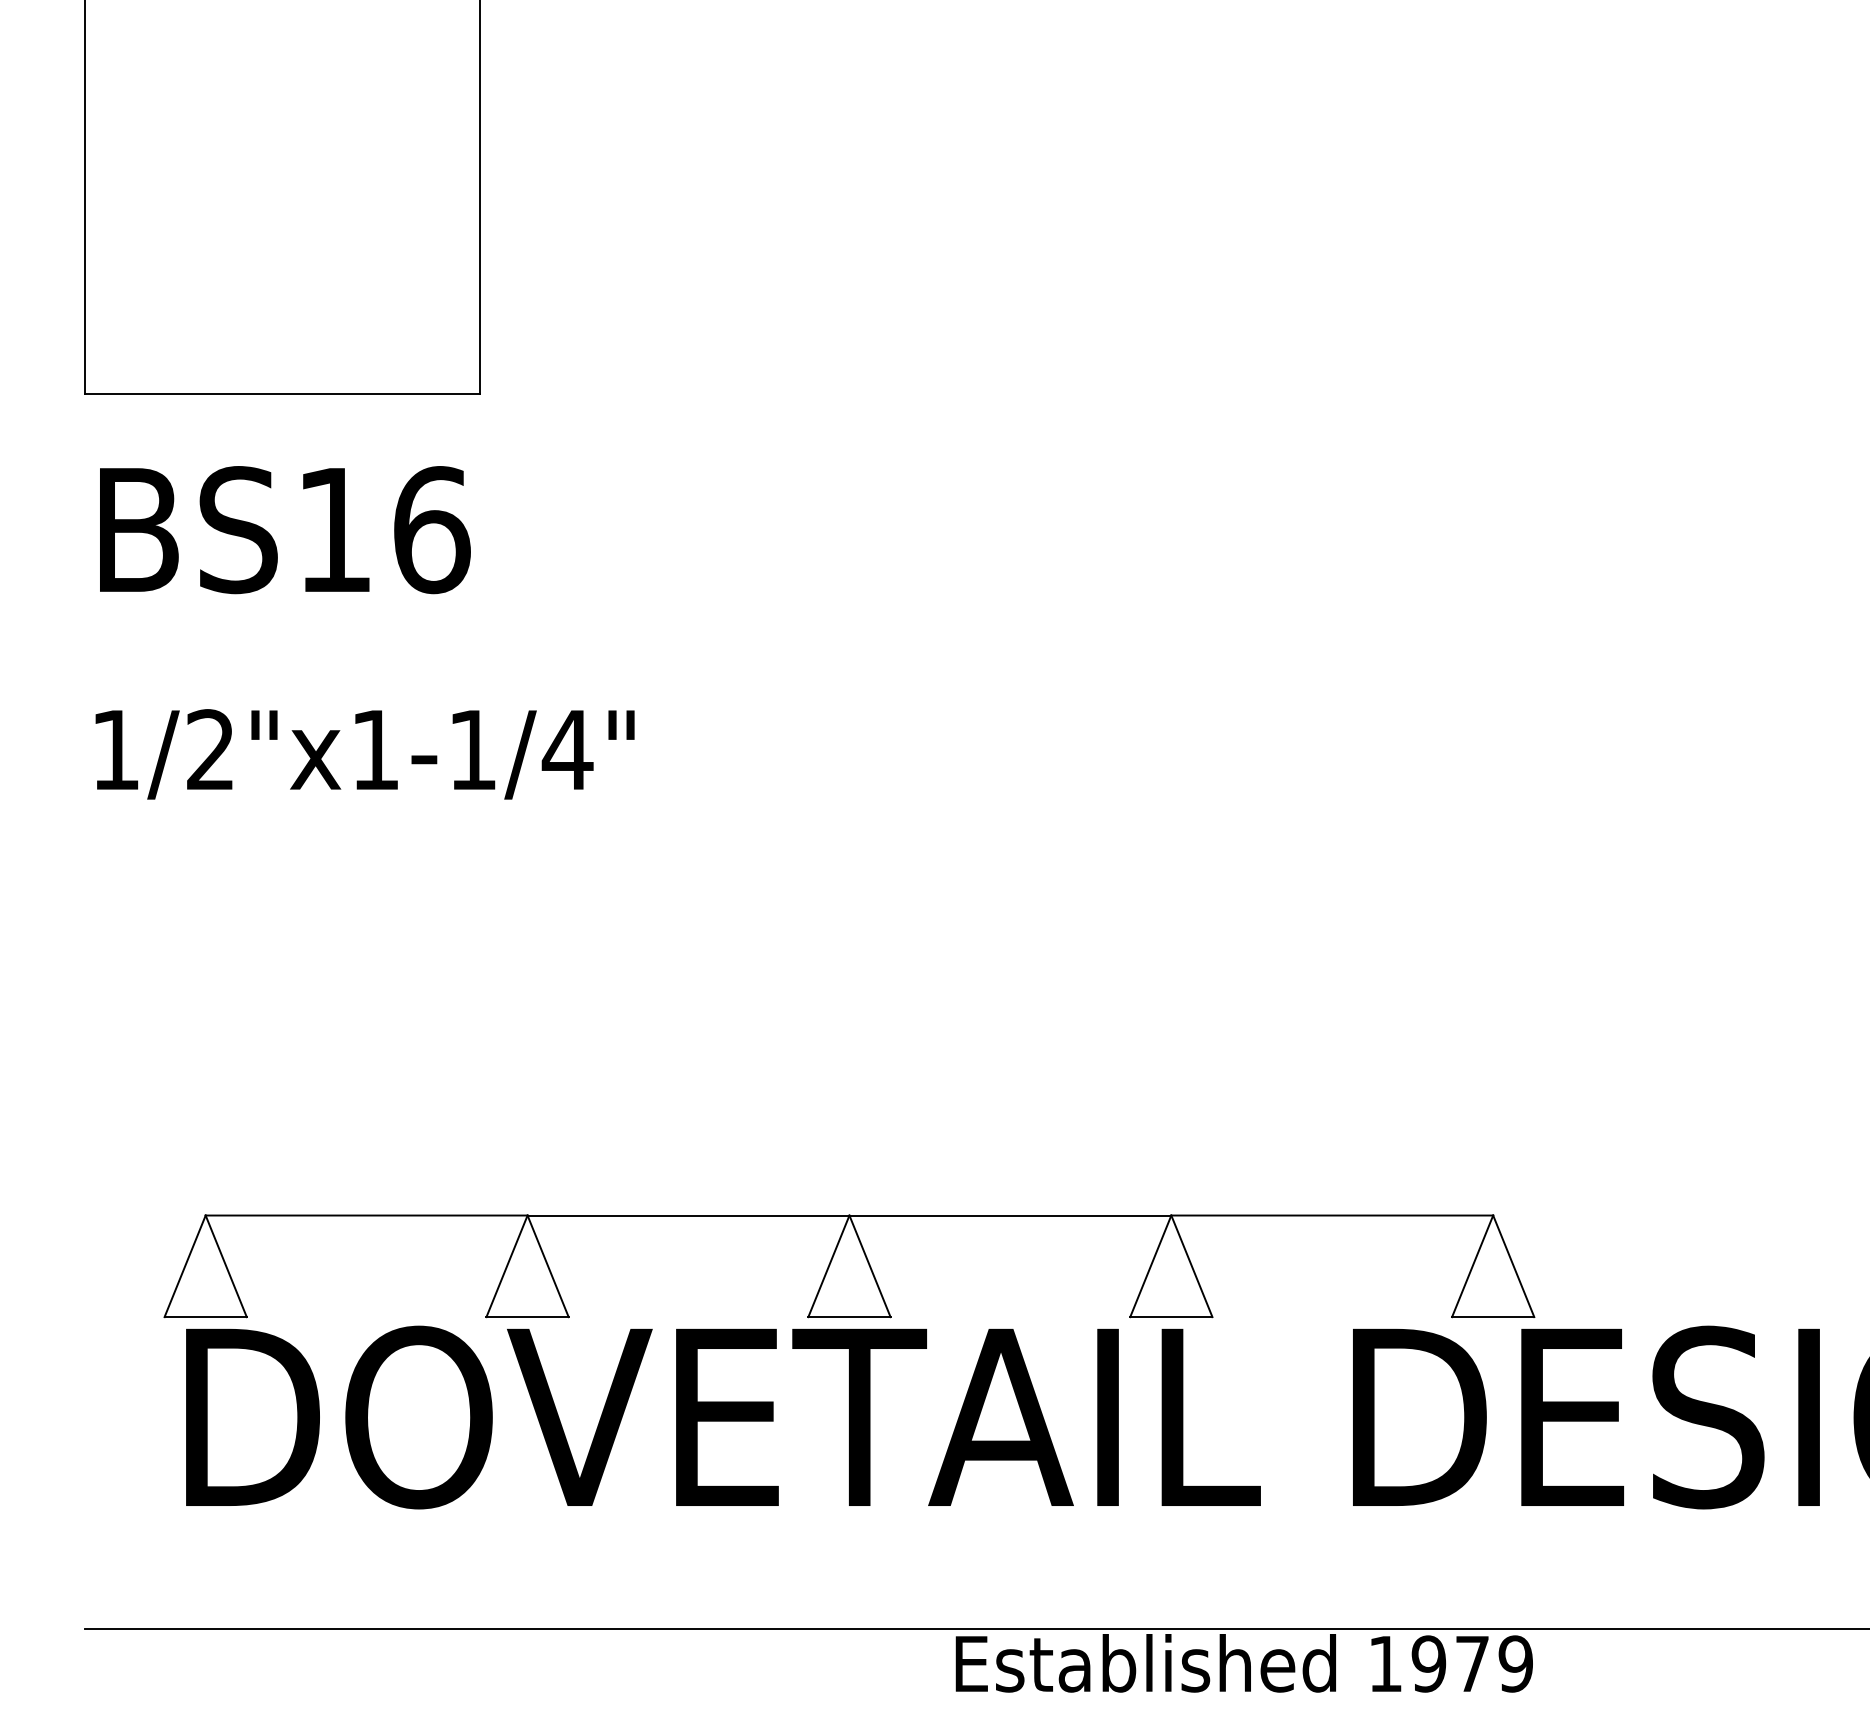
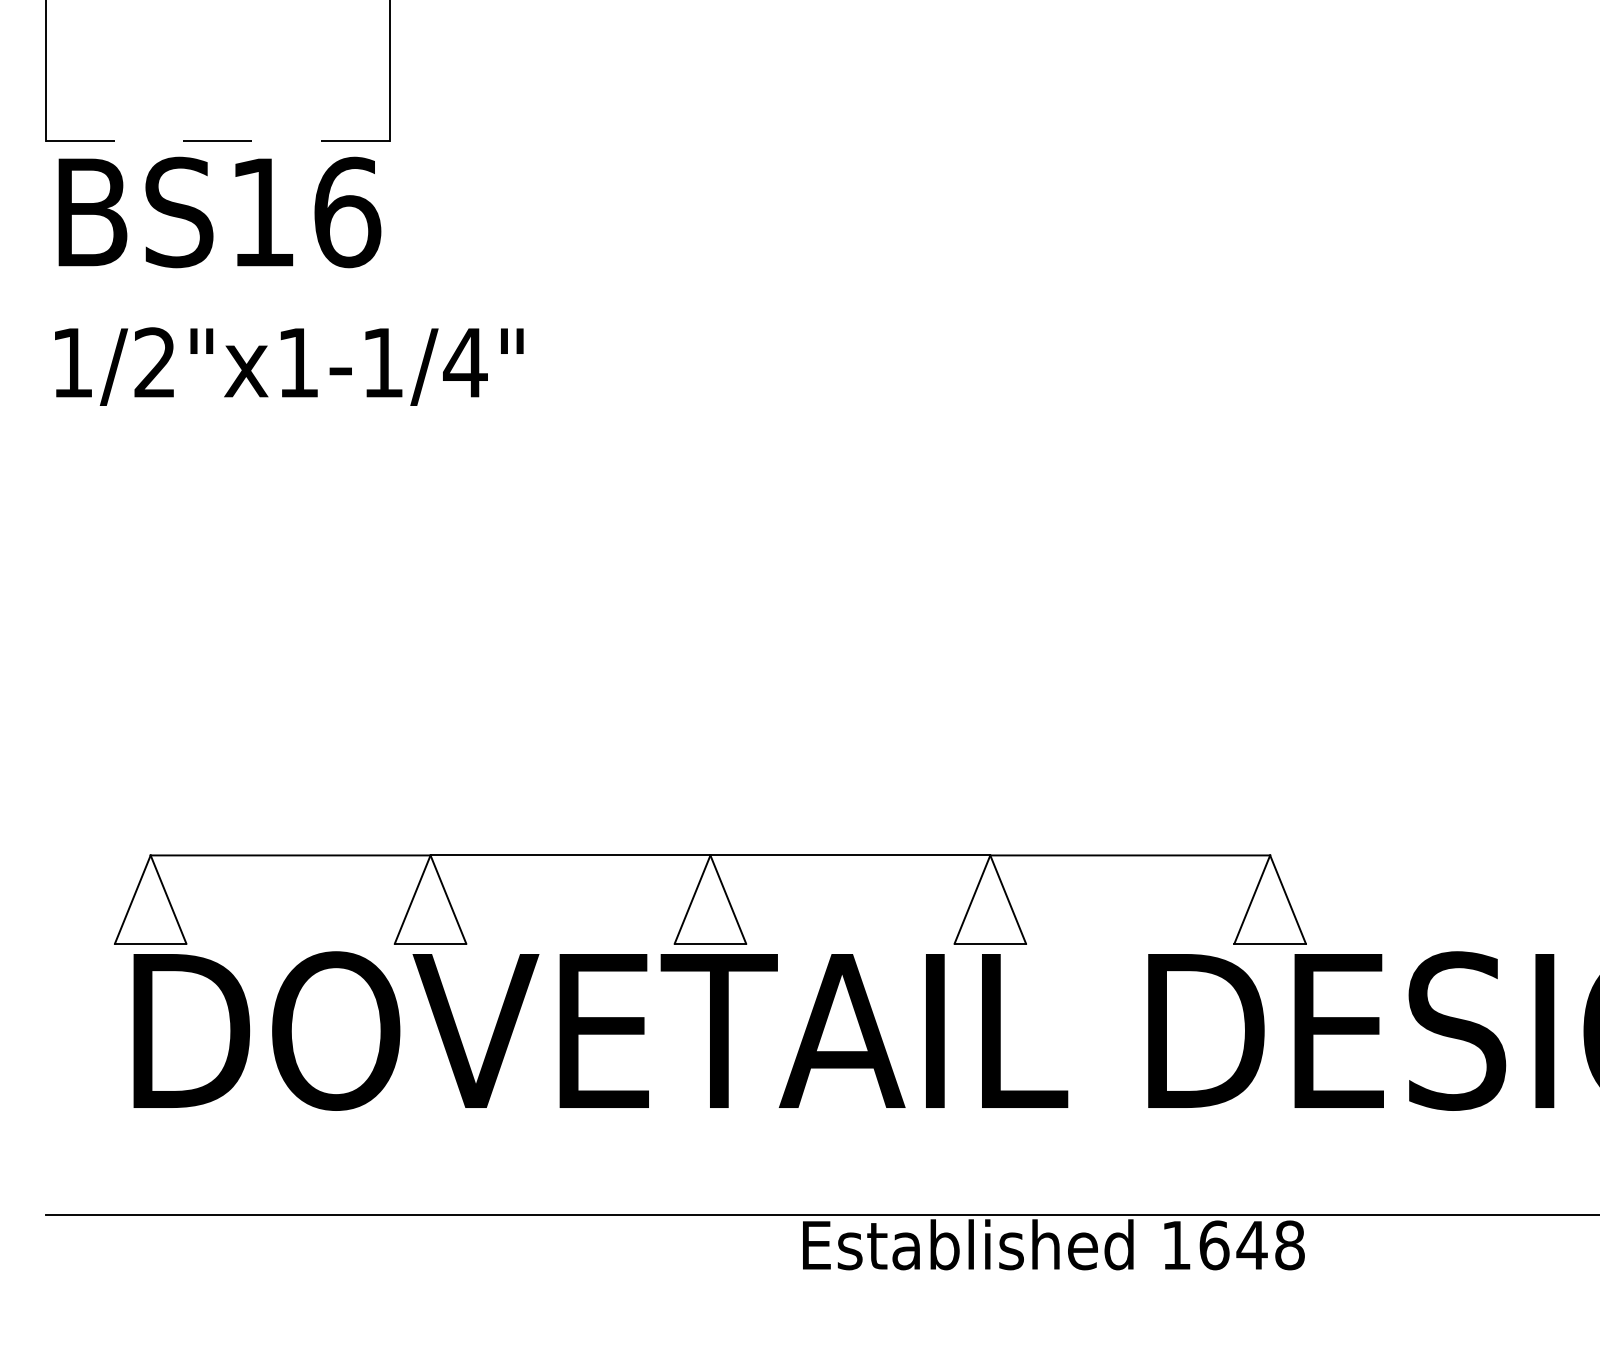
line: (282, 394) -> (217, 141), solid -> dashed
text: (285, 530) -> (220, 212), moved
text: (364, 754) -> (288, 366), moved
text: (1472, 1663) -> (1252, 1244), 1979 -> 1648

